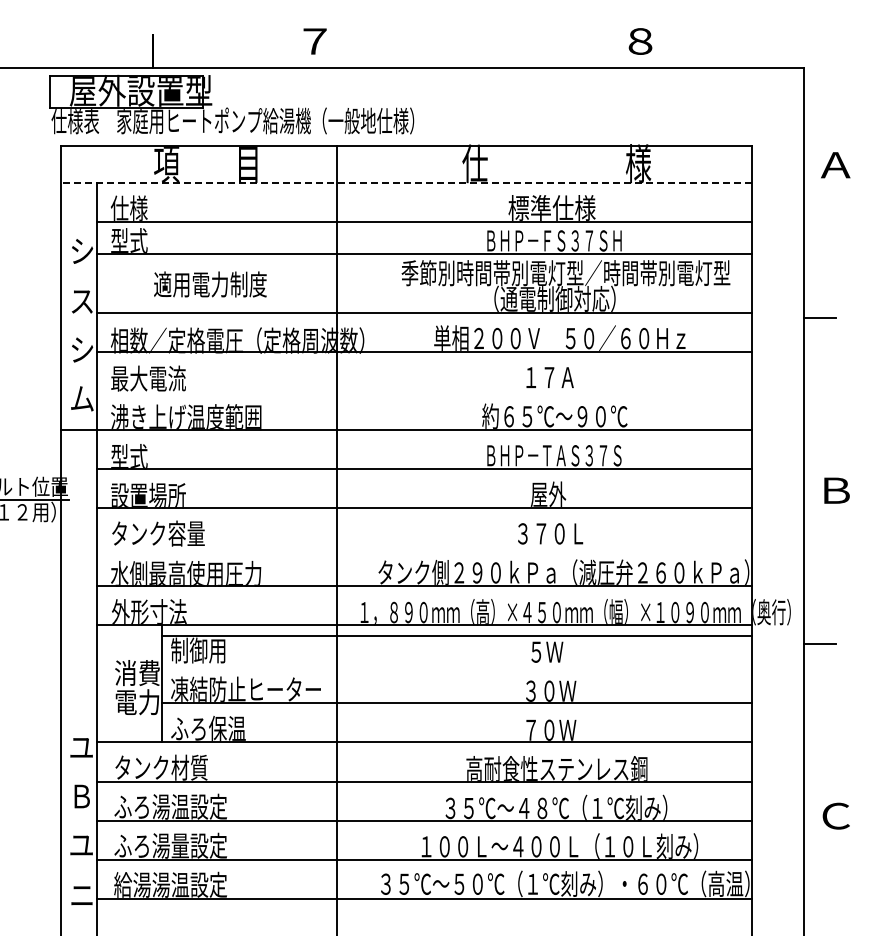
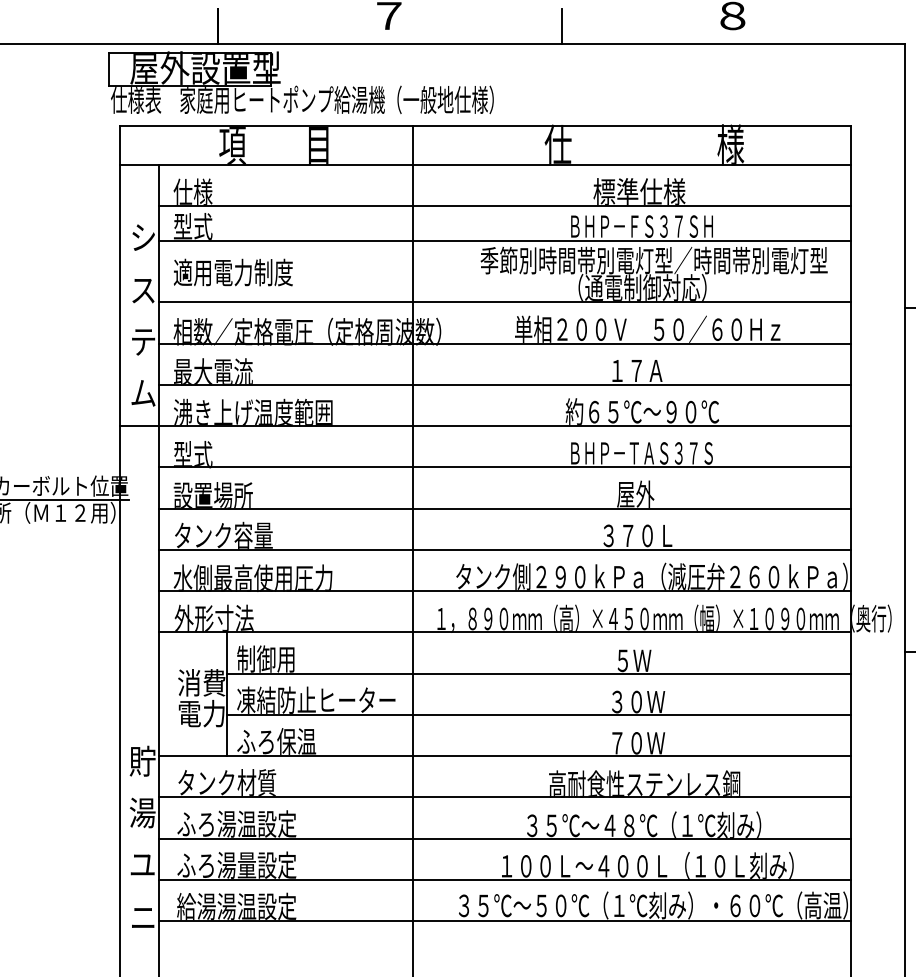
line: (478, 51) -> (561, 26), added
line: (406, 182) -> (485, 164), dashed -> solid
text: (210, 284) -> (233, 272), moved
text: (82, 350) -> (143, 342), シ -> テ
line: (424, 390) -> (504, 384), added
line: (424, 547) -> (504, 550), added
line: (456, 636) -> (538, 673), moved
text: (81, 746) -> (142, 760), ユ -> 貯
text: (81, 796) -> (142, 813), Ｂ -> 湯

